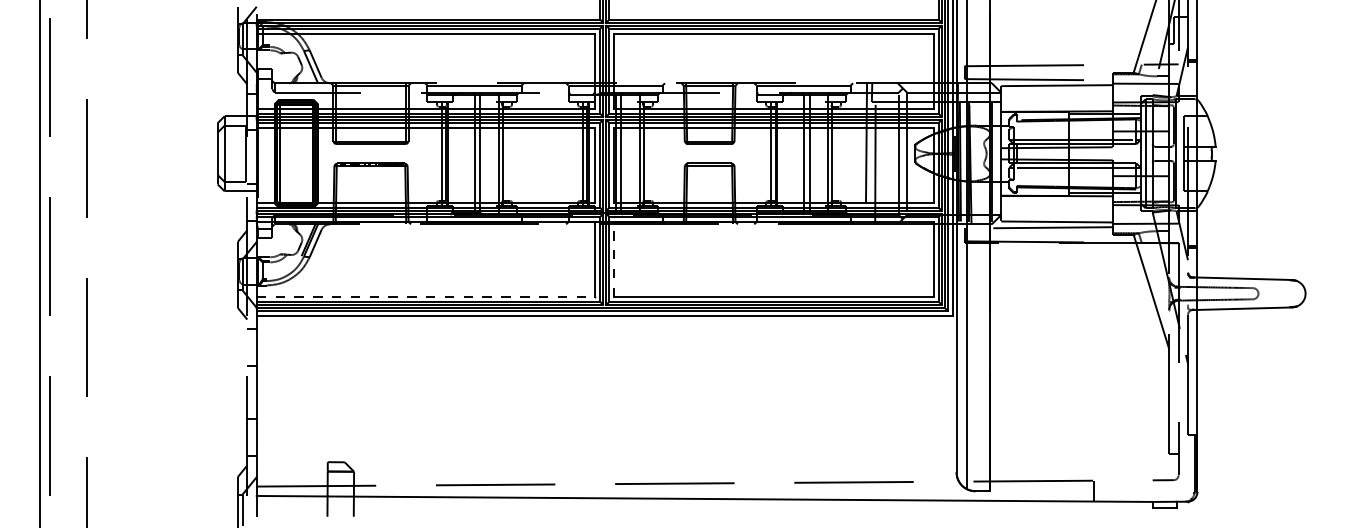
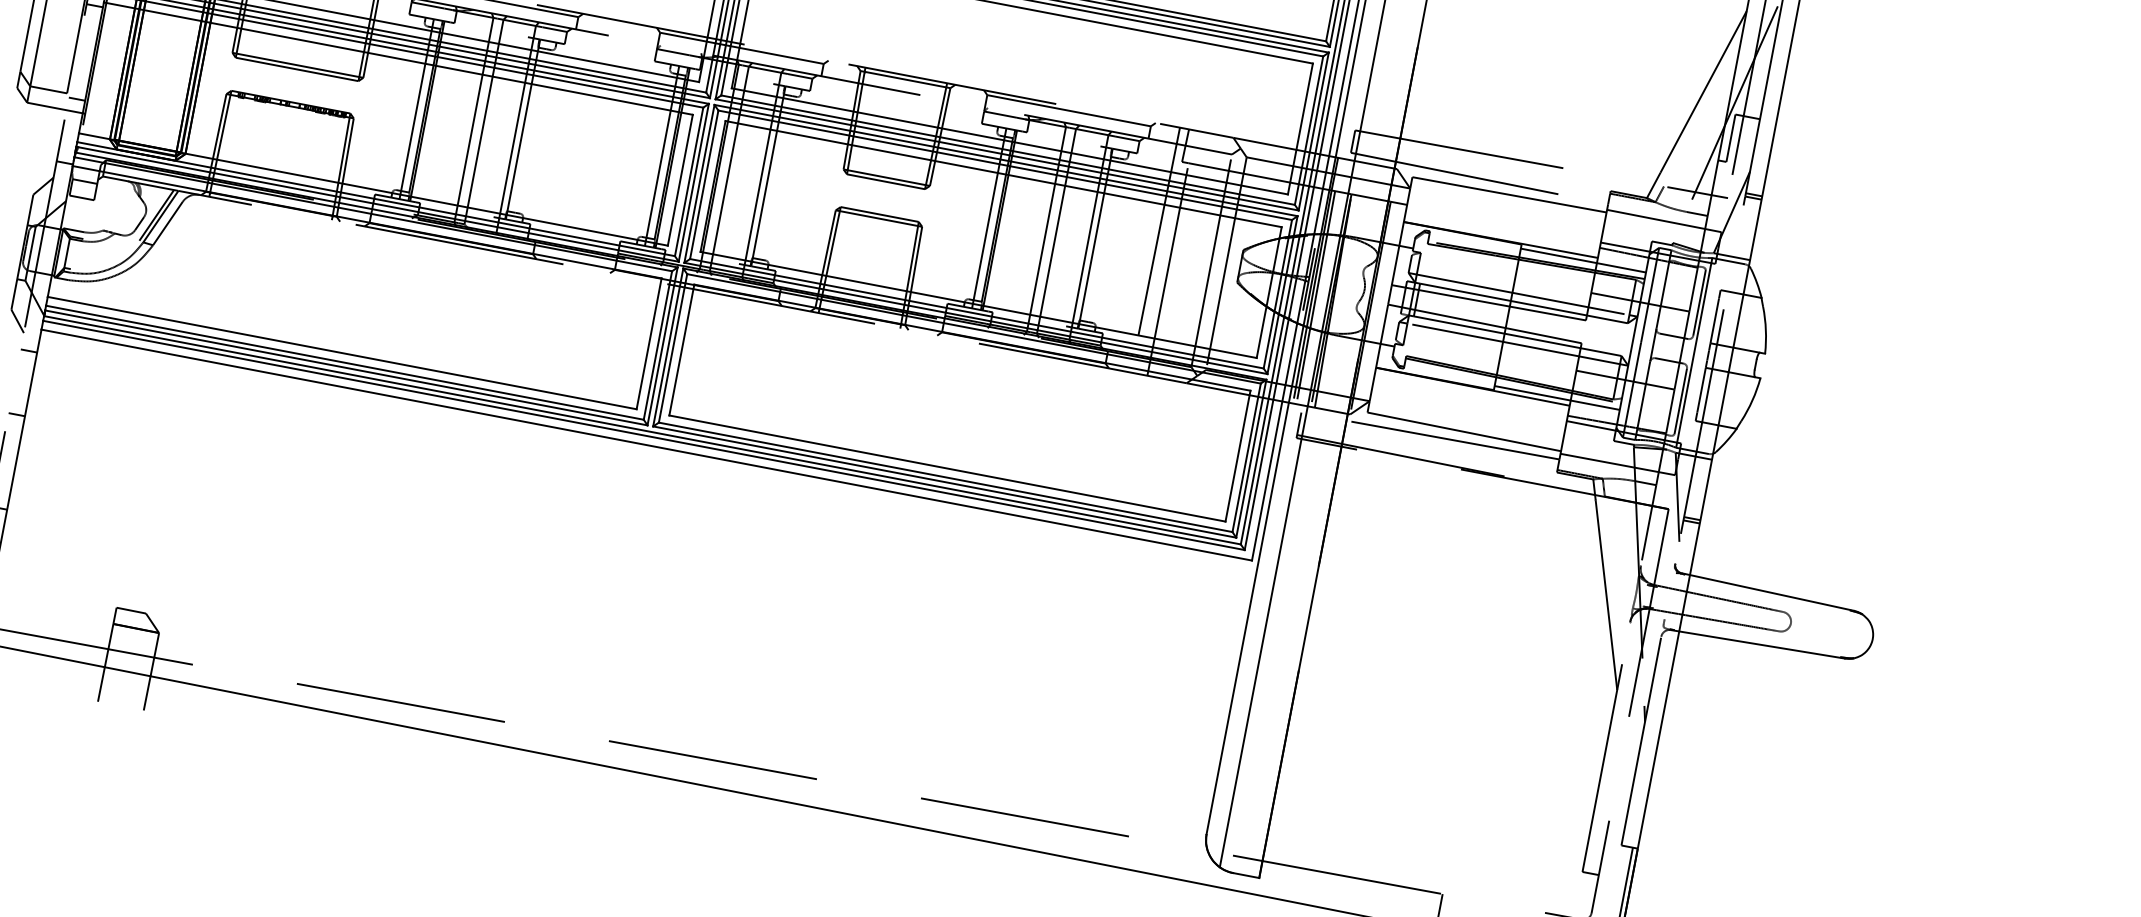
line: (614, 259) -> (682, 350), dashed -> solid
line: (426, 297) -> (342, 354), dashed -> solid

